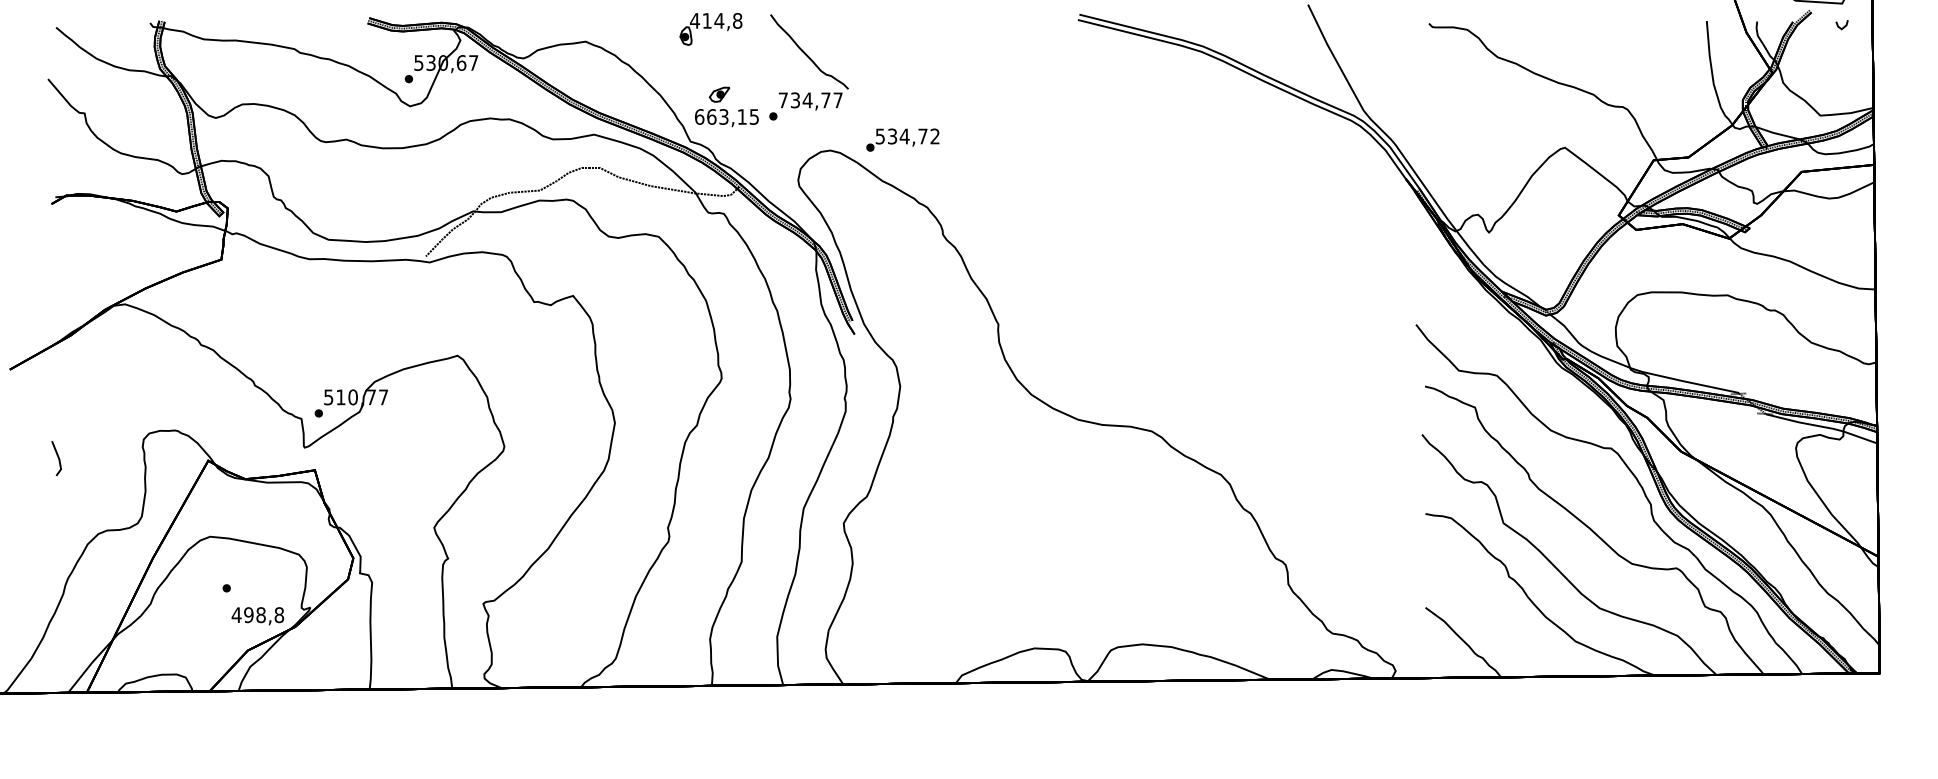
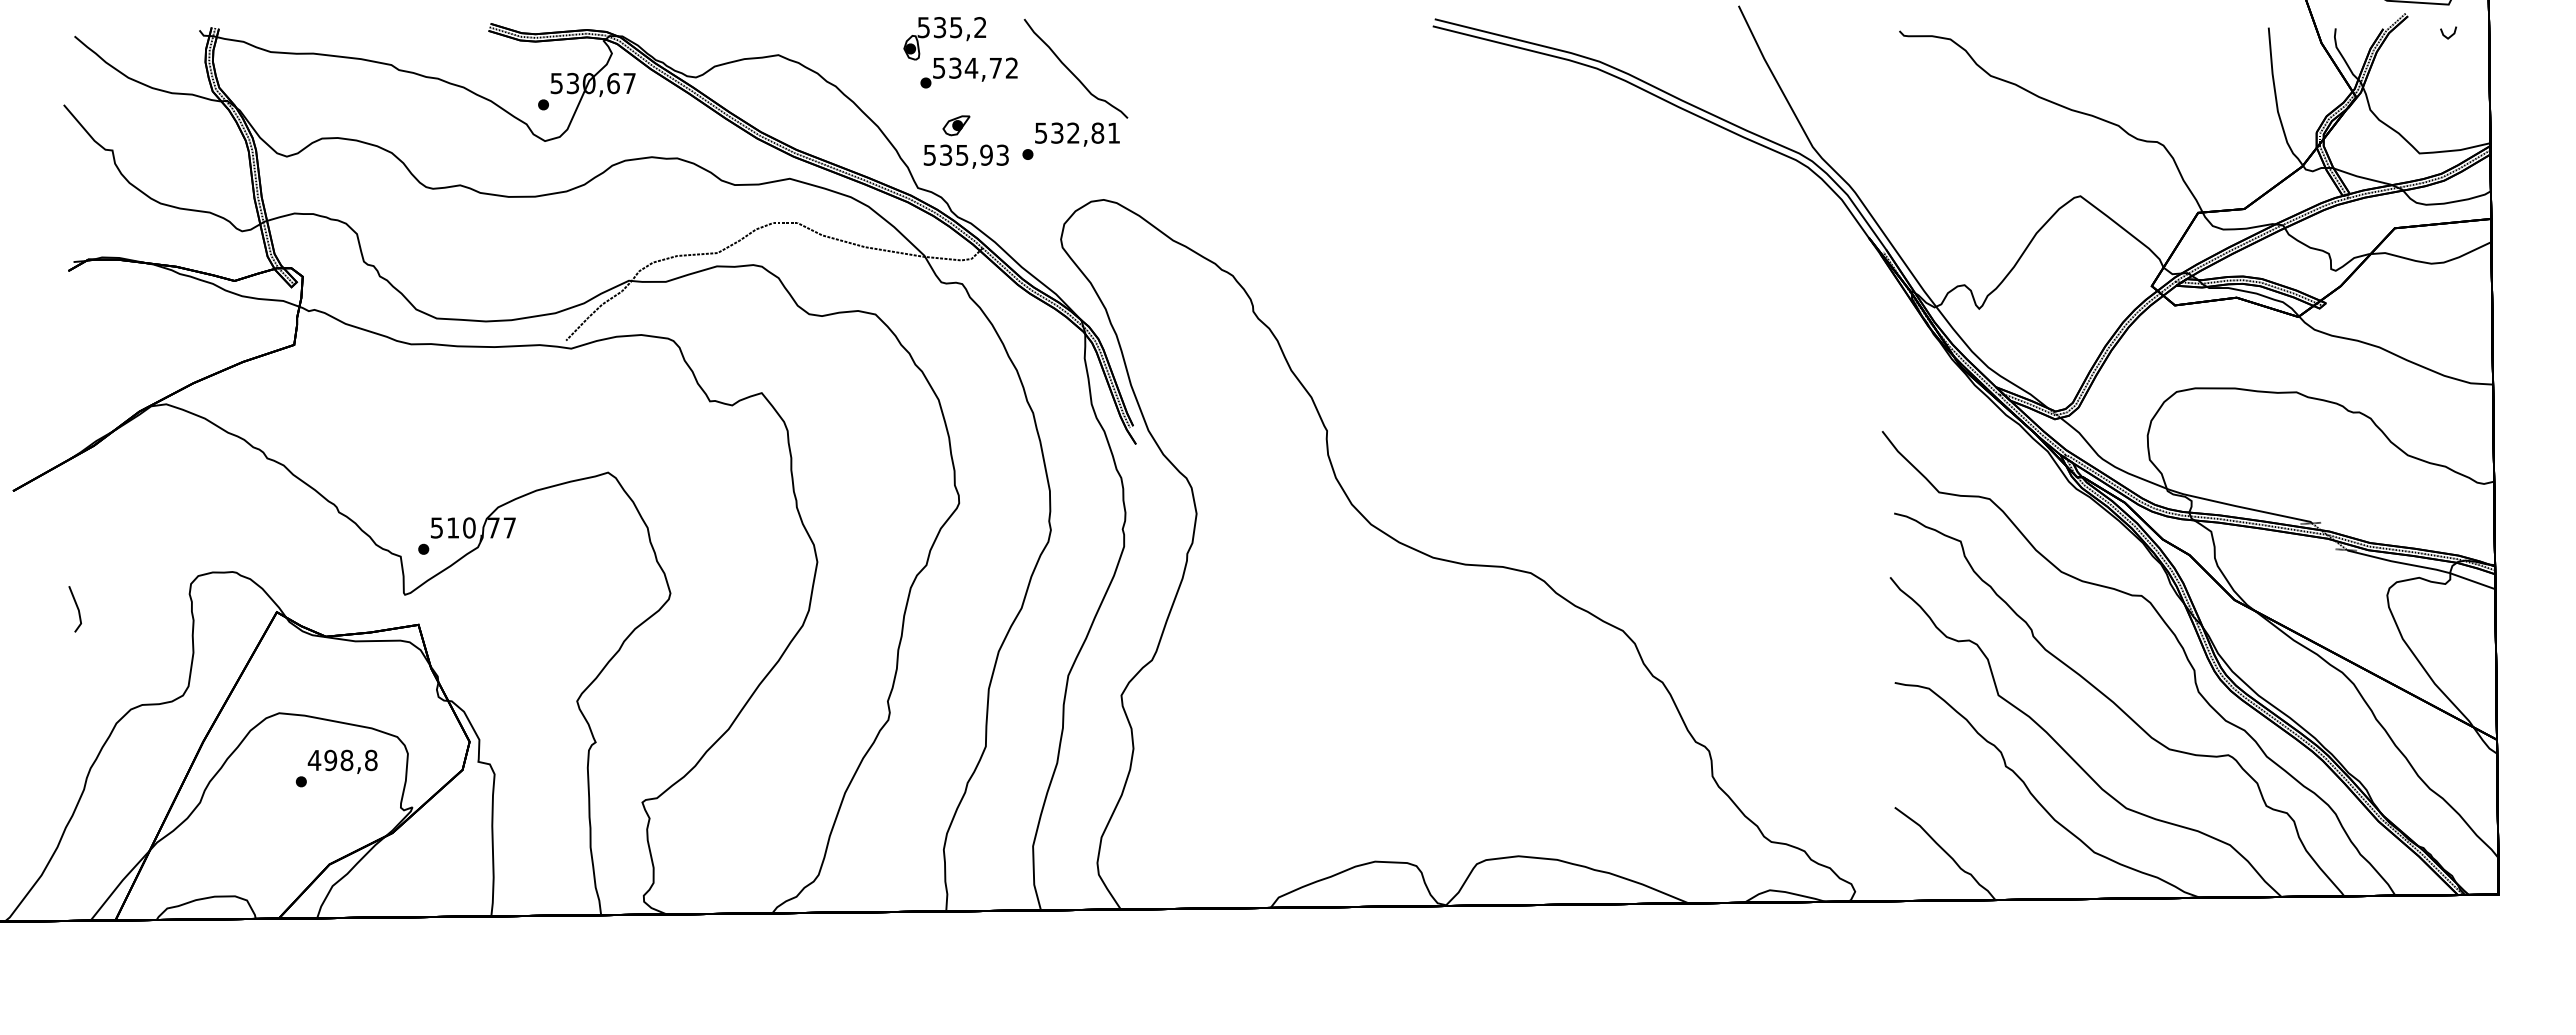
text: (715, 20) -> (951, 27), 414,8 -> 535,2
text: (810, 99) -> (1077, 132), 734,77 -> 532,81
text: (726, 116) -> (965, 154), 663,15 -> 535,93
text: (902, 139) -> (968, 72), moved
text: (257, 615) -> (342, 761), moved

